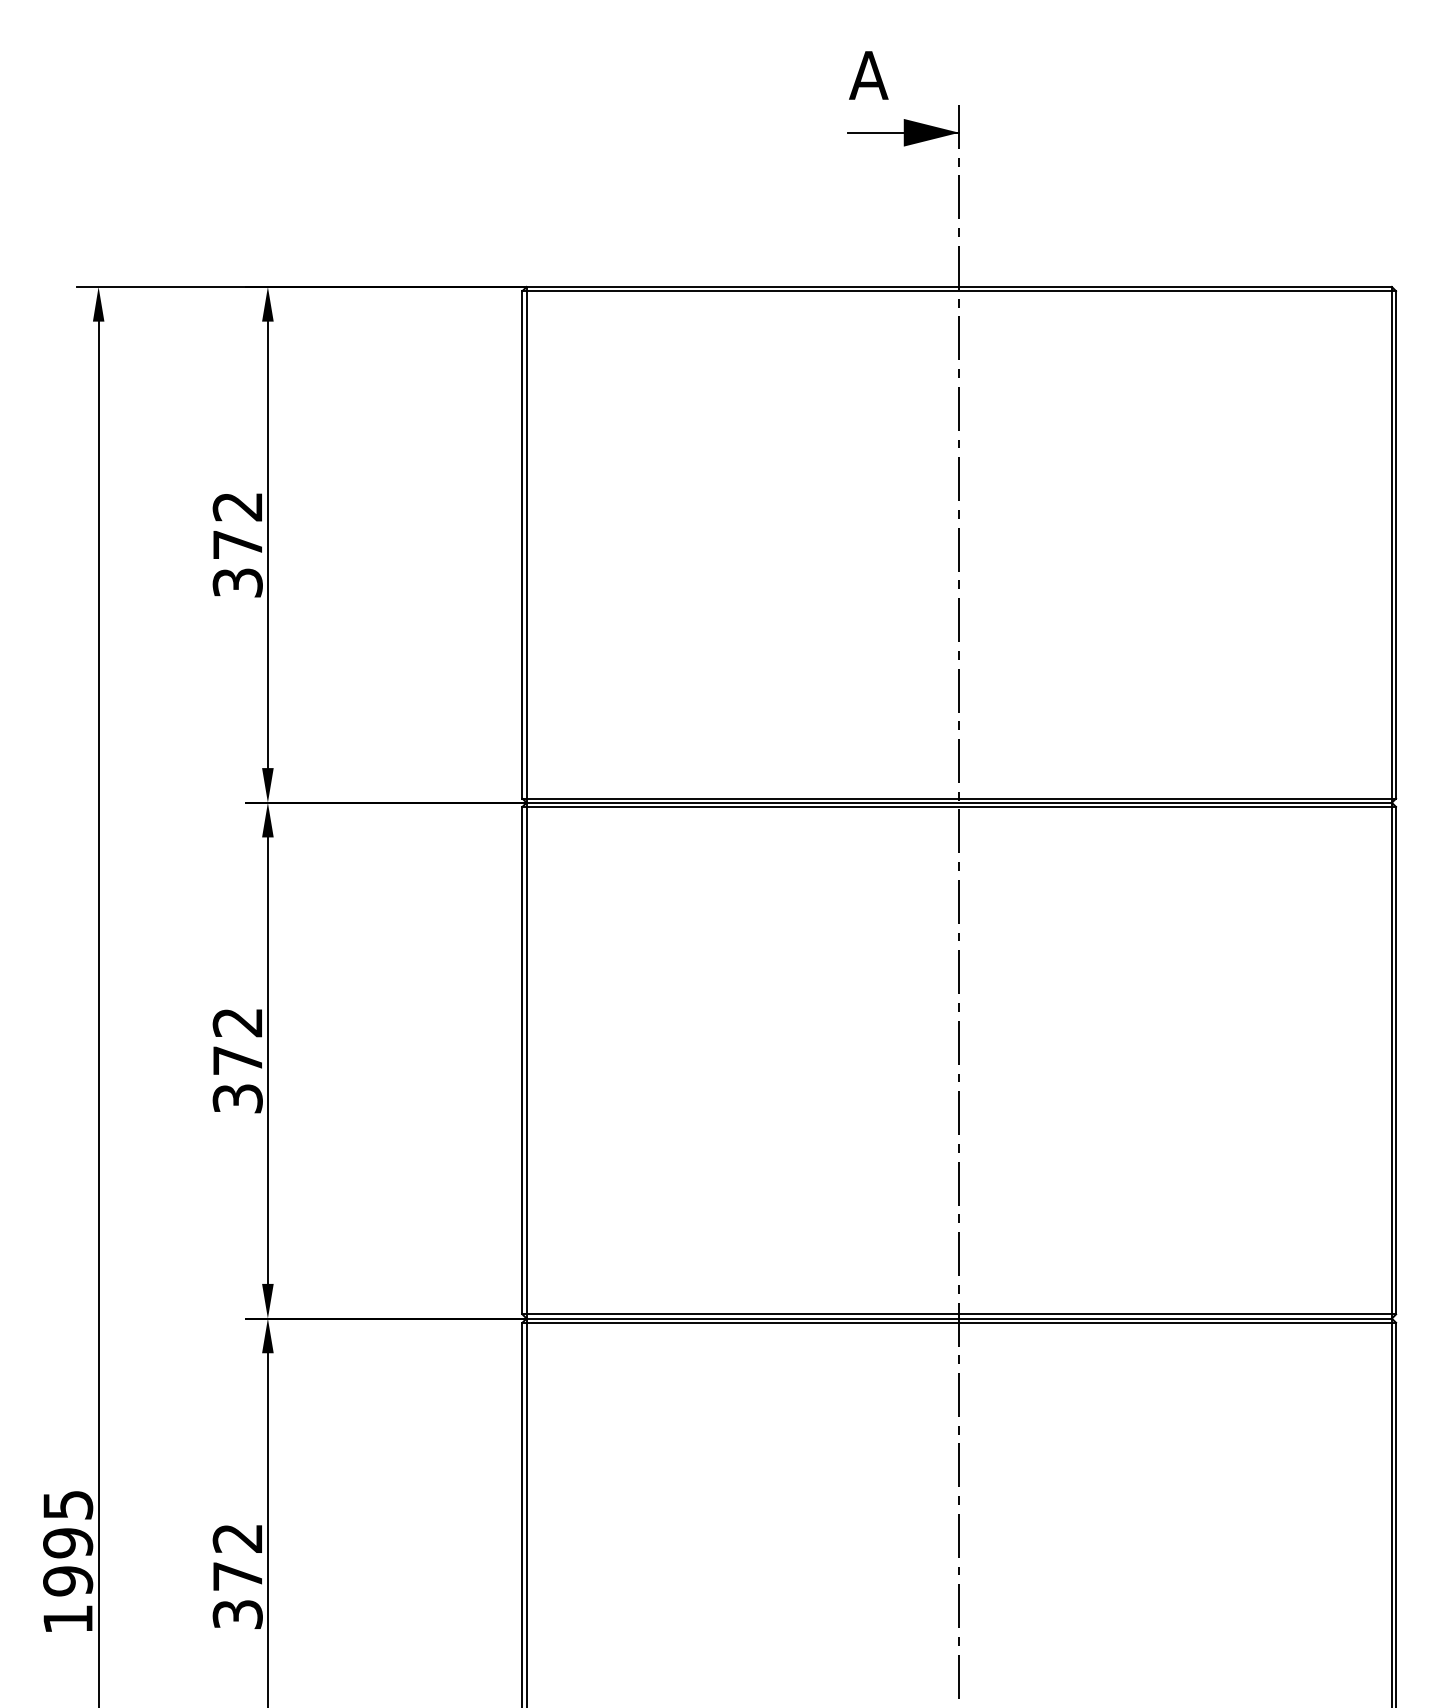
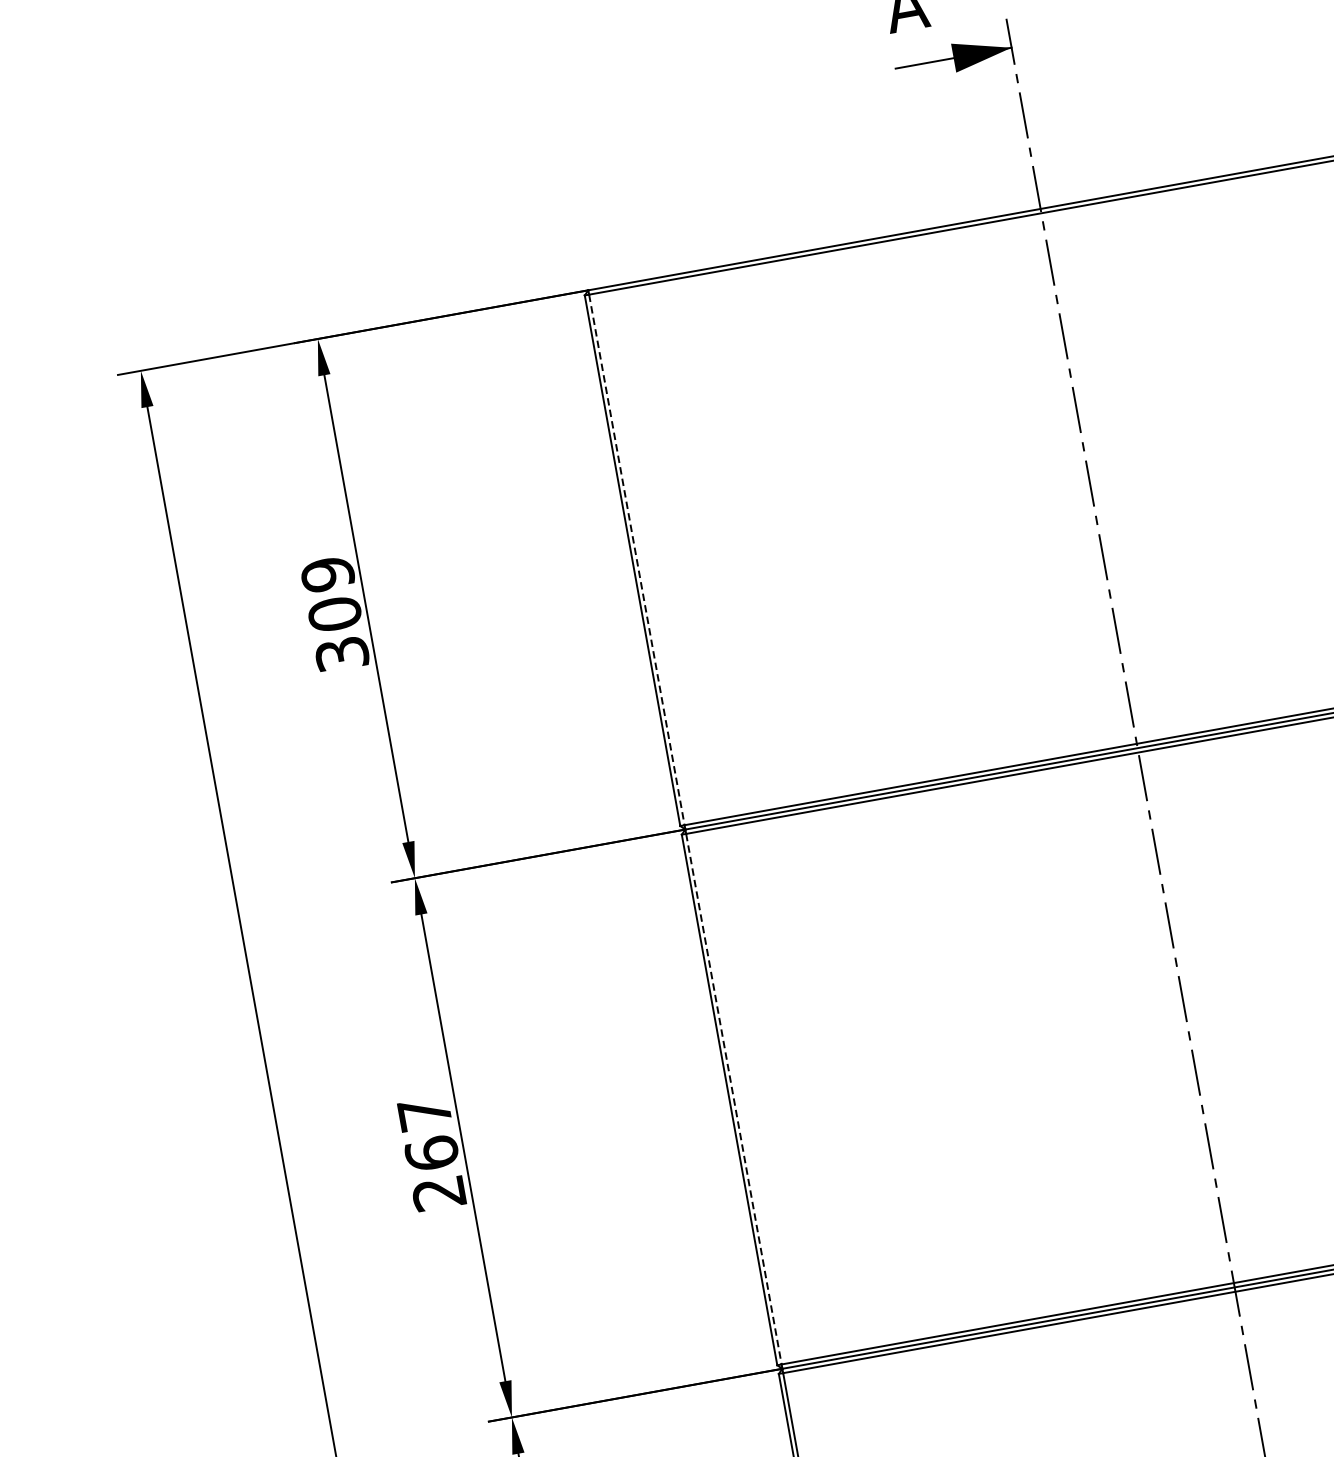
text: (237, 525) -> (330, 594), 372 -> 309
line: (526, 544) -> (636, 559), solid -> dashed
text: (237, 1060) -> (431, 1153), 372 -> 267
line: (526, 1060) -> (733, 1099), solid -> dashed

